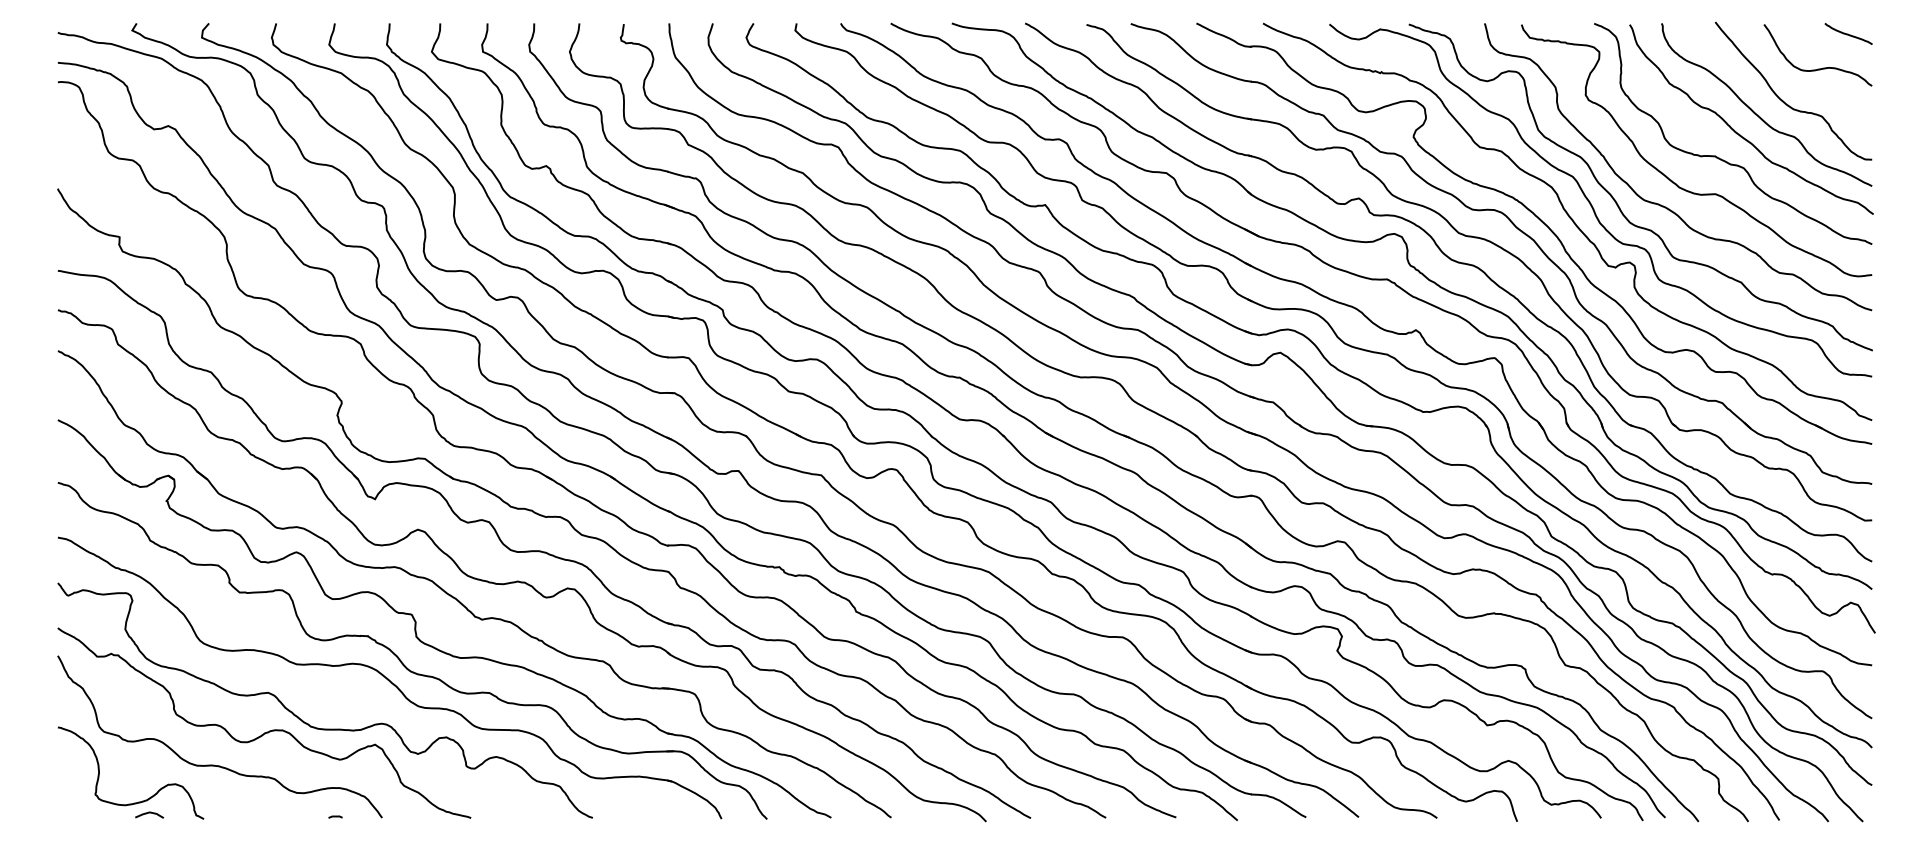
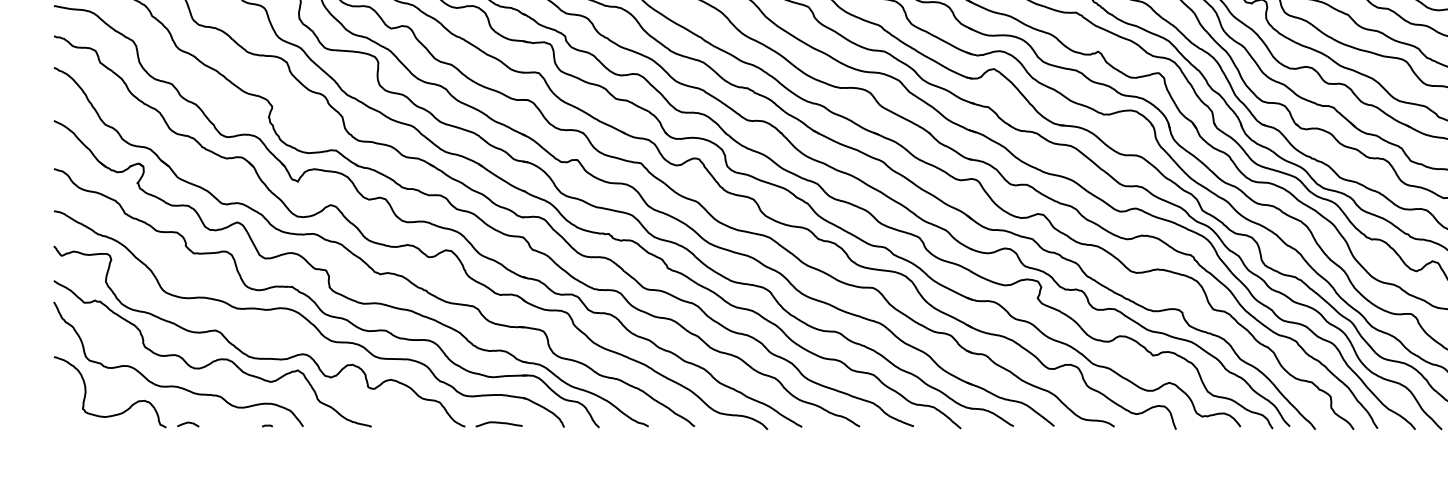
curve: (149, 813) -> (188, 423), moved
curve: (636, 813) -> (498, 423), added

